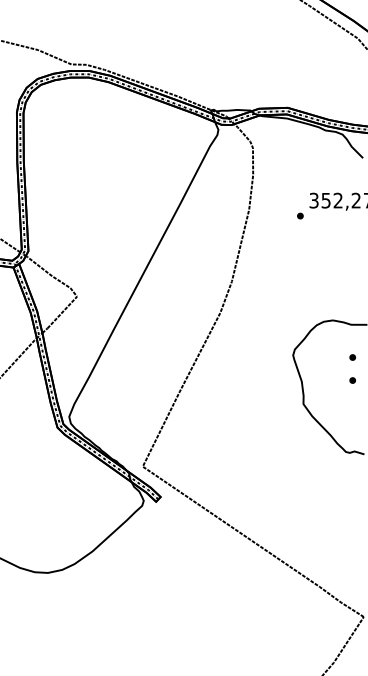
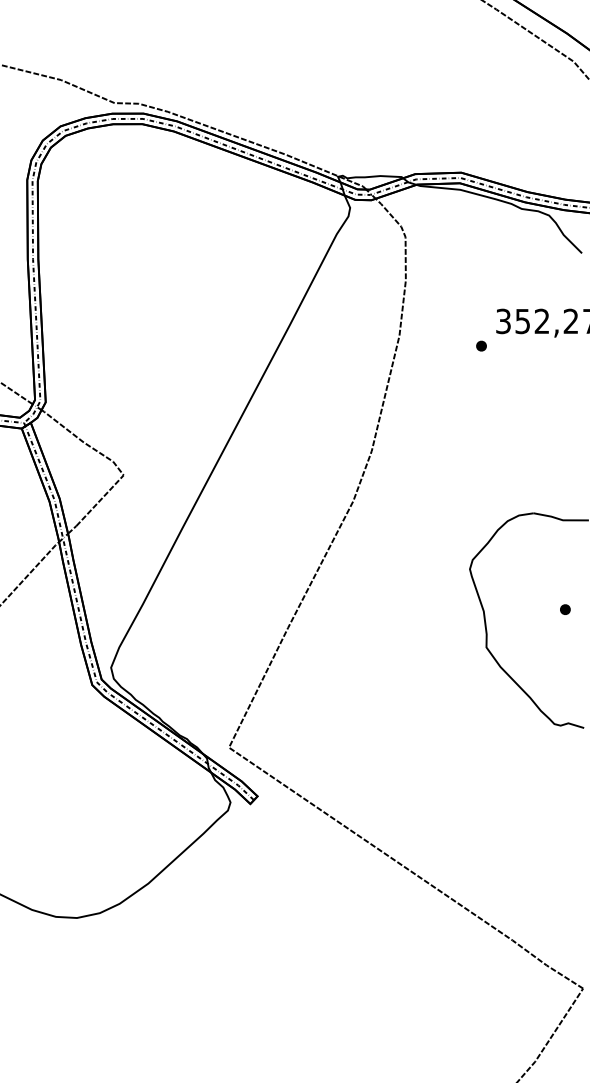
part: (352, 357) -> (565, 572), removed

